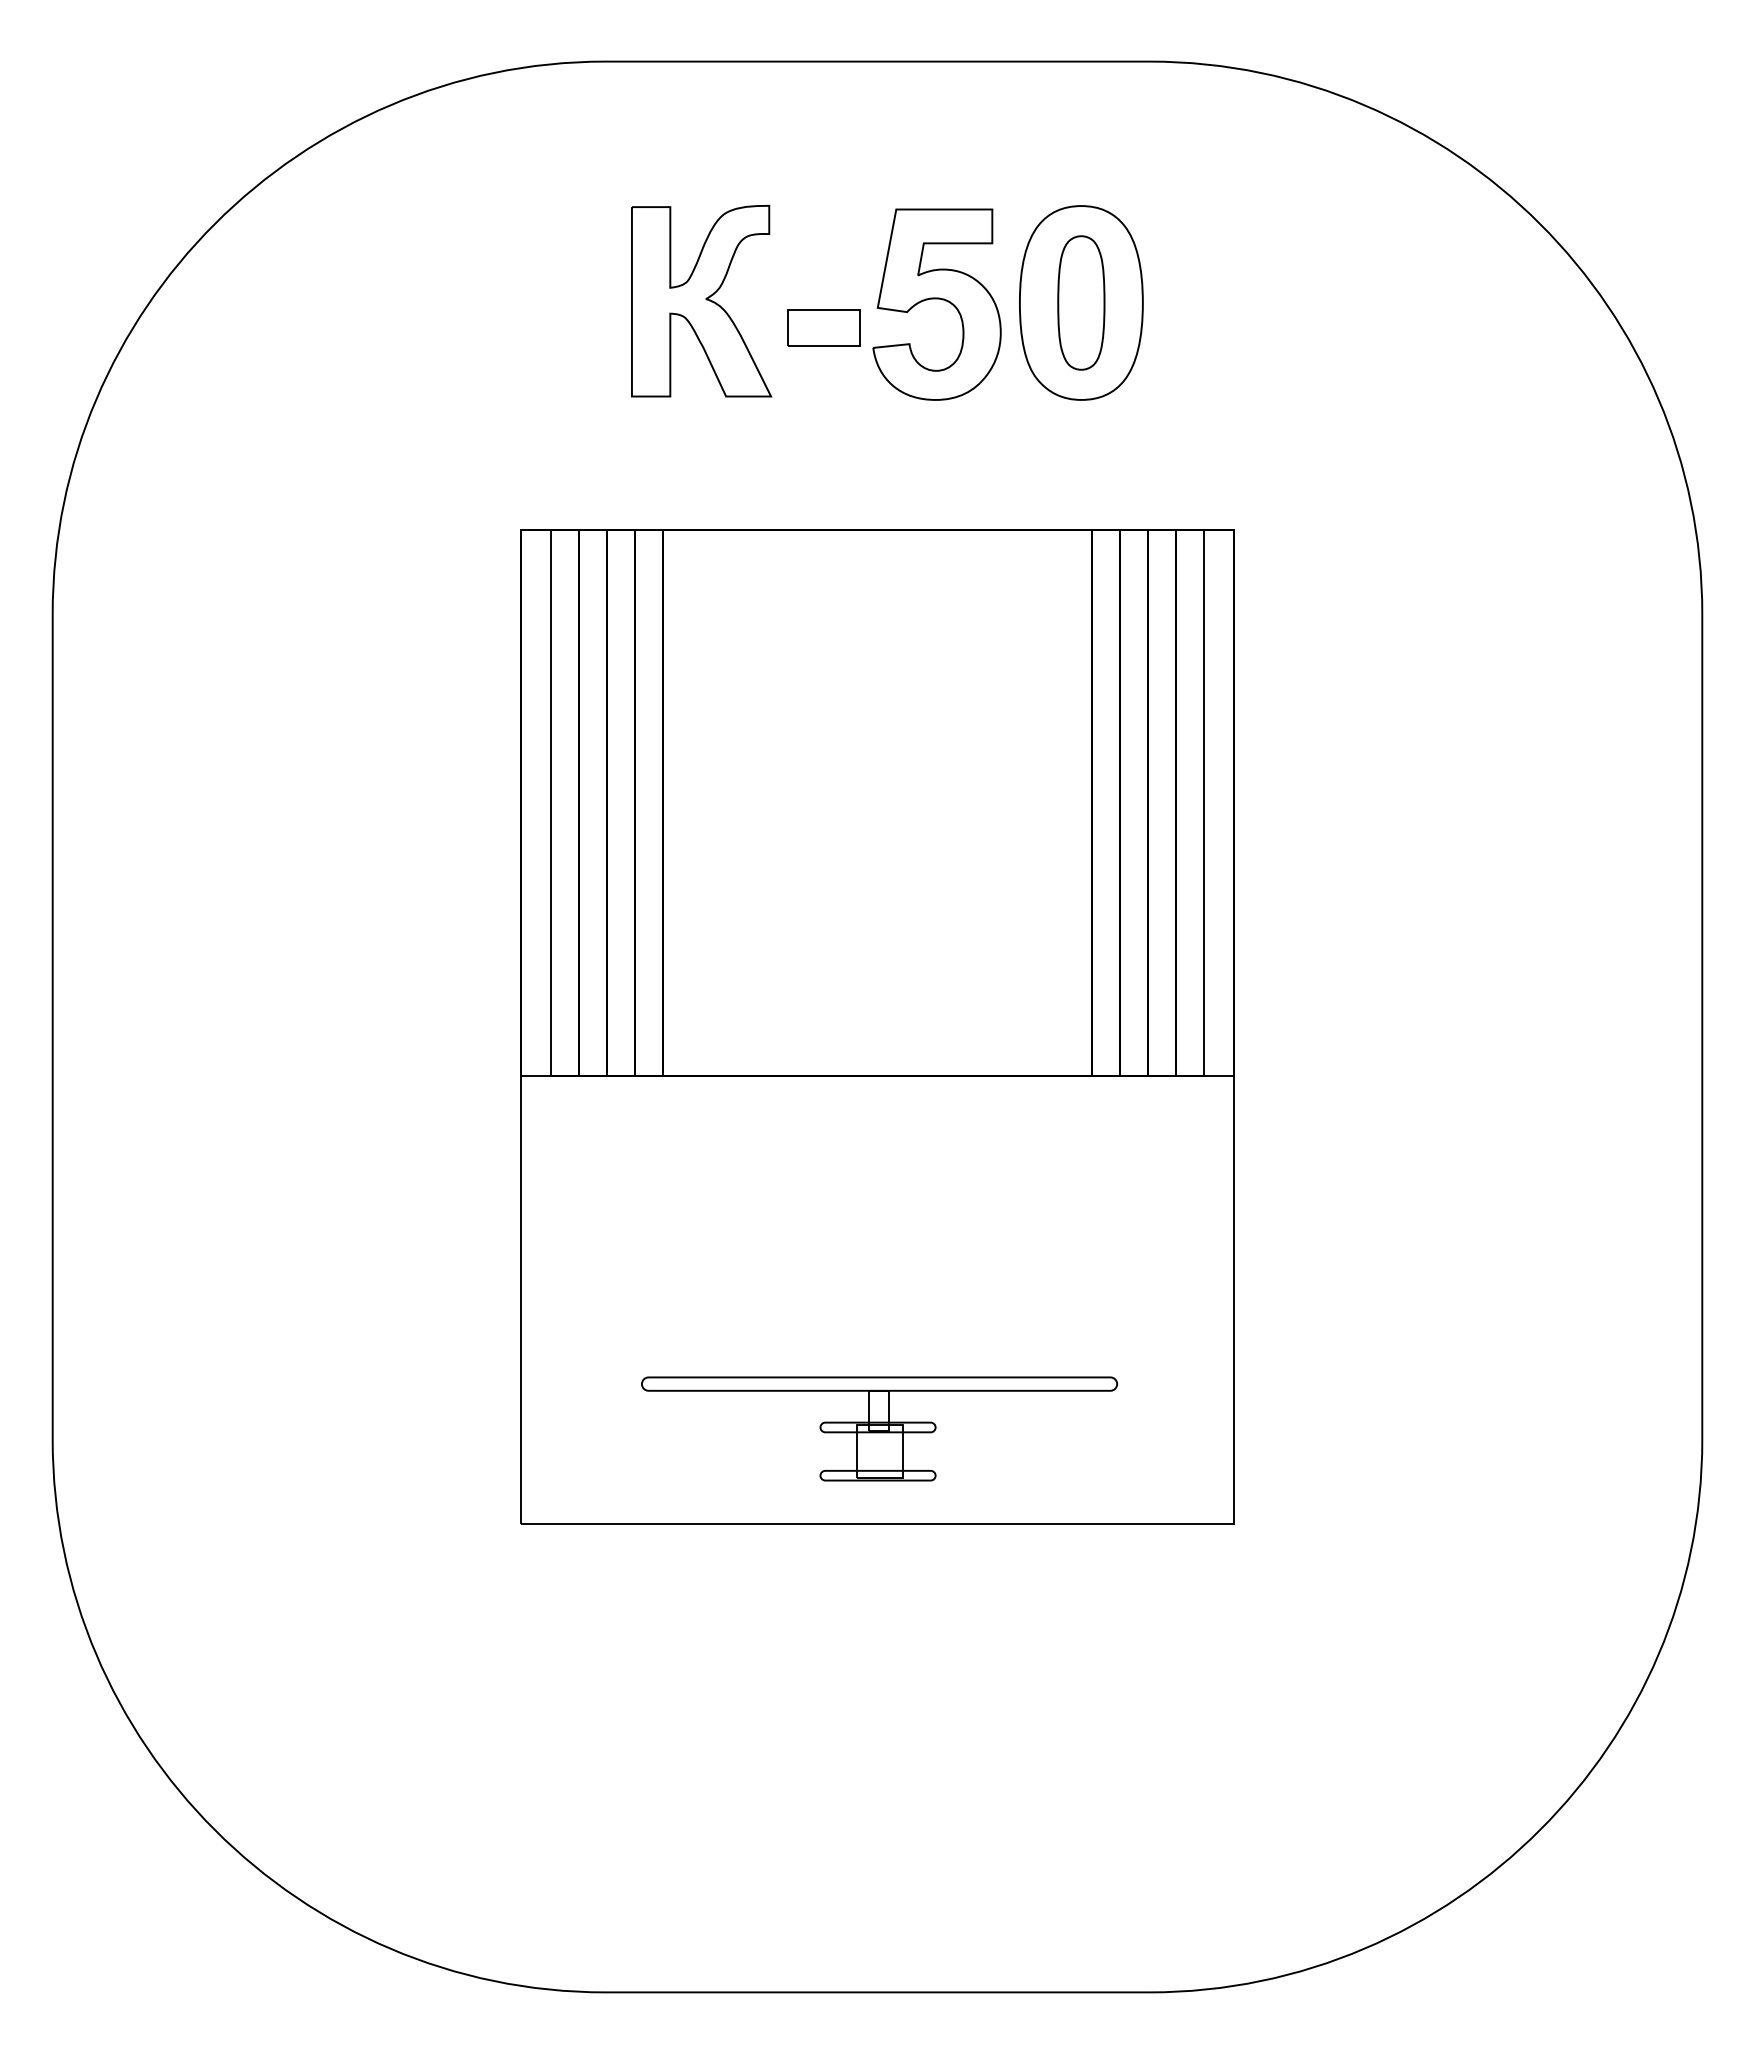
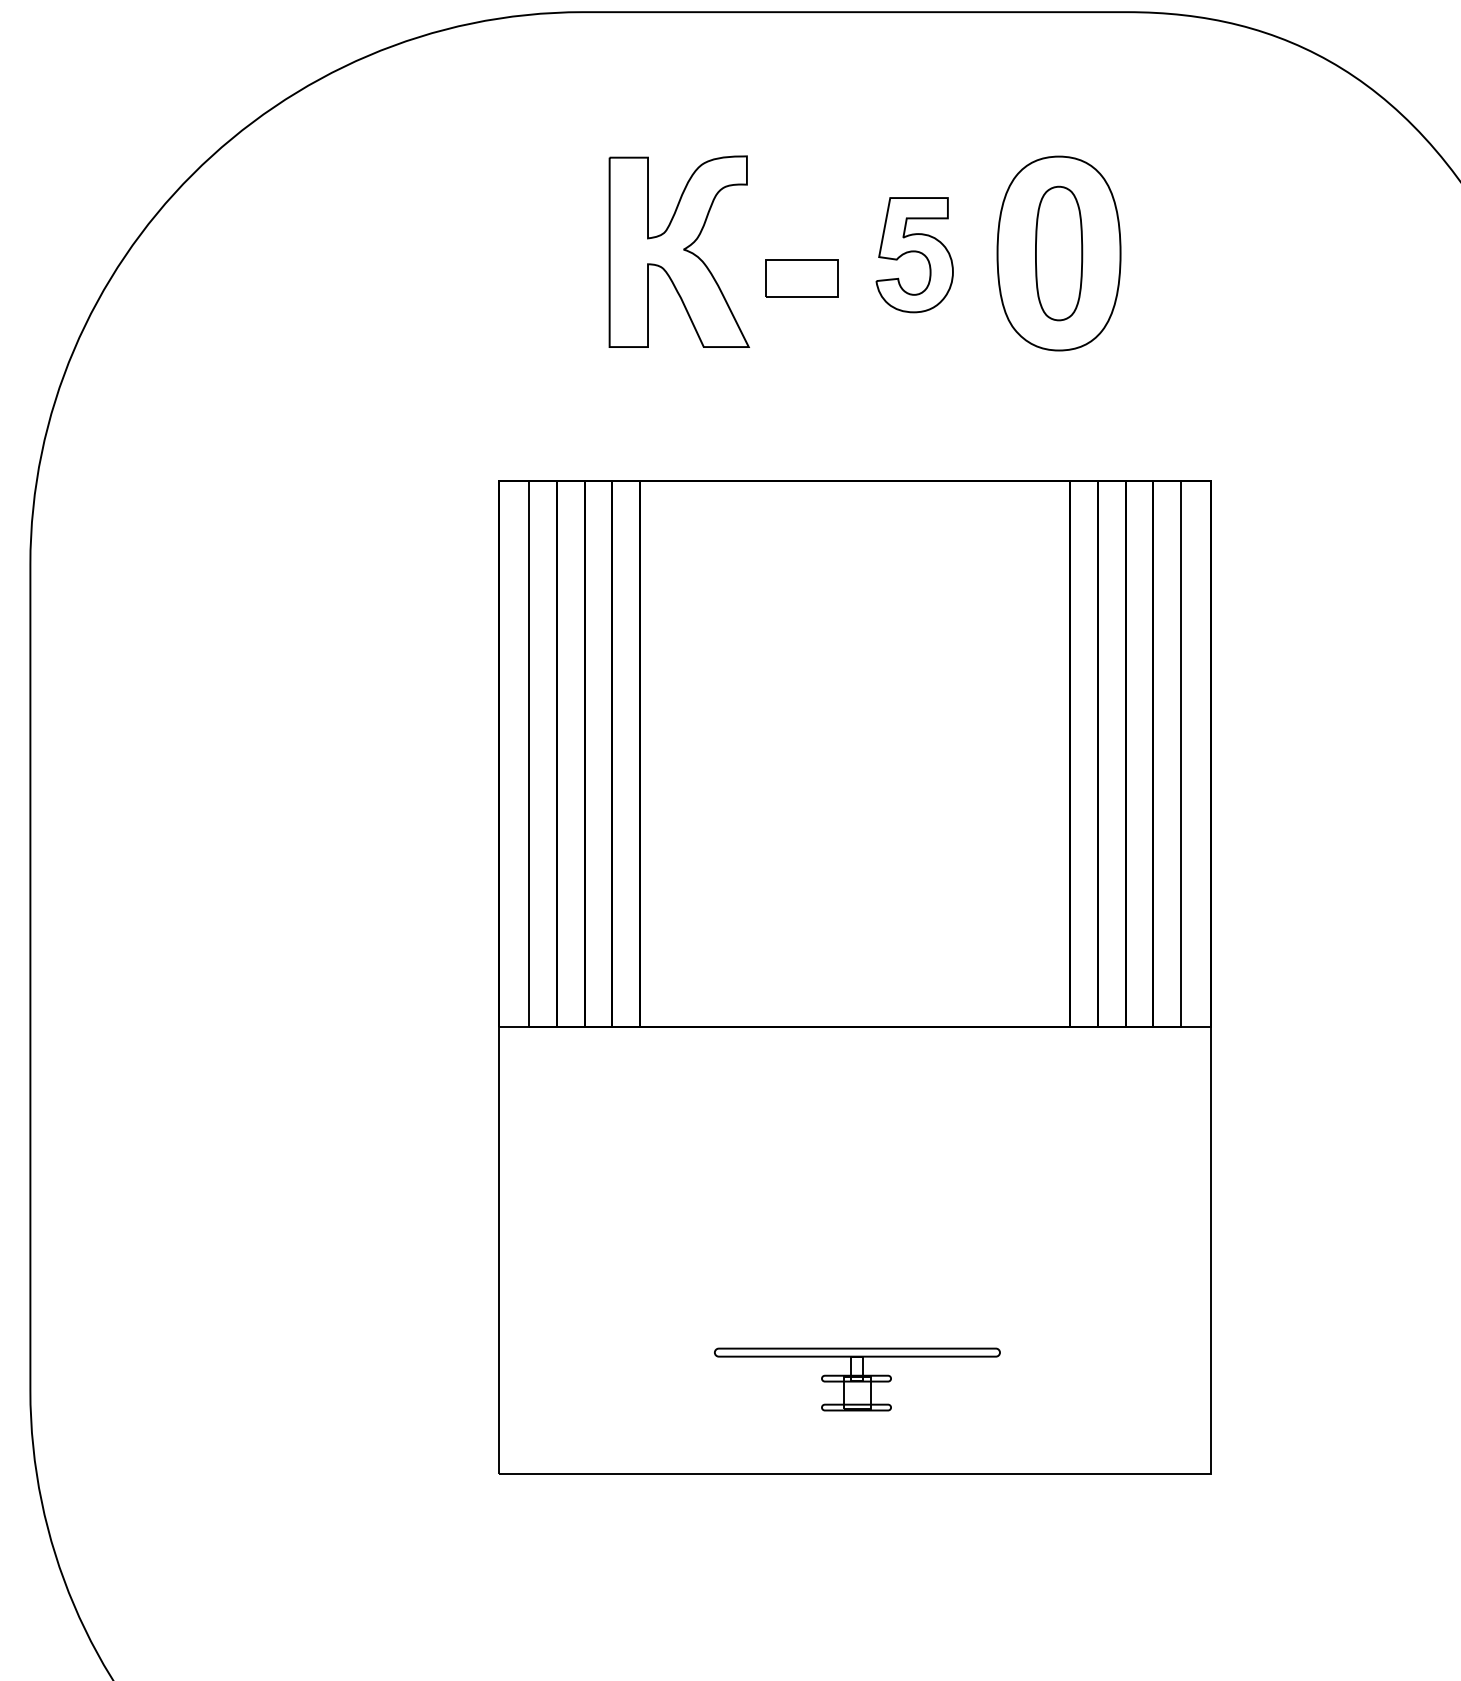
part: (936, 304) -> (914, 255), size x0.6
part: (879, 1428) -> (857, 1379), size x0.6

